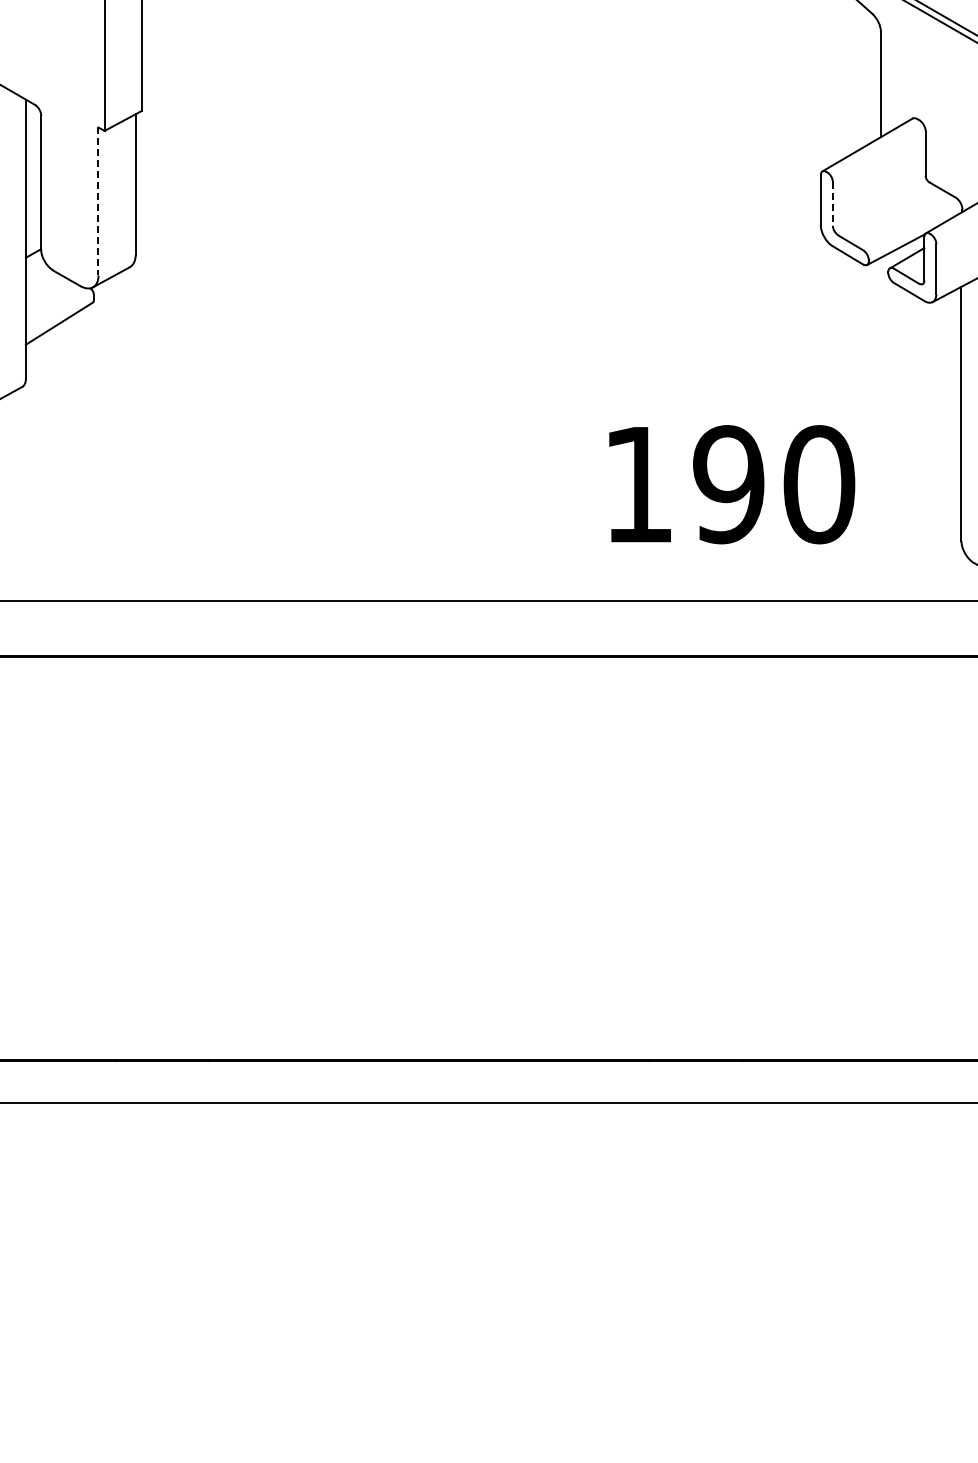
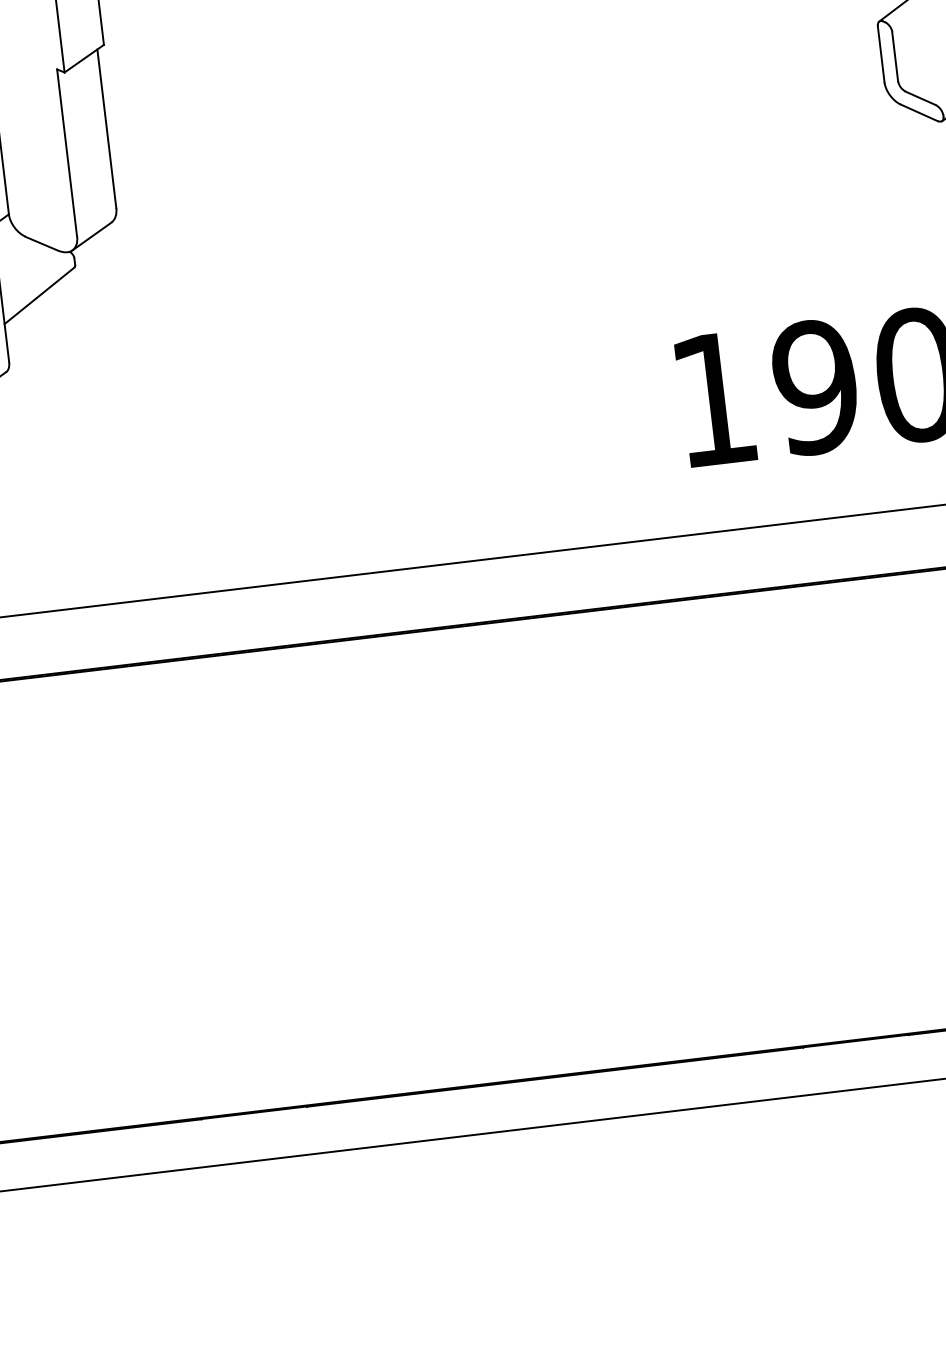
line: (98, 201) -> (67, 152), dashed -> solid
line: (832, 203) -> (894, 56), dashed -> solid

